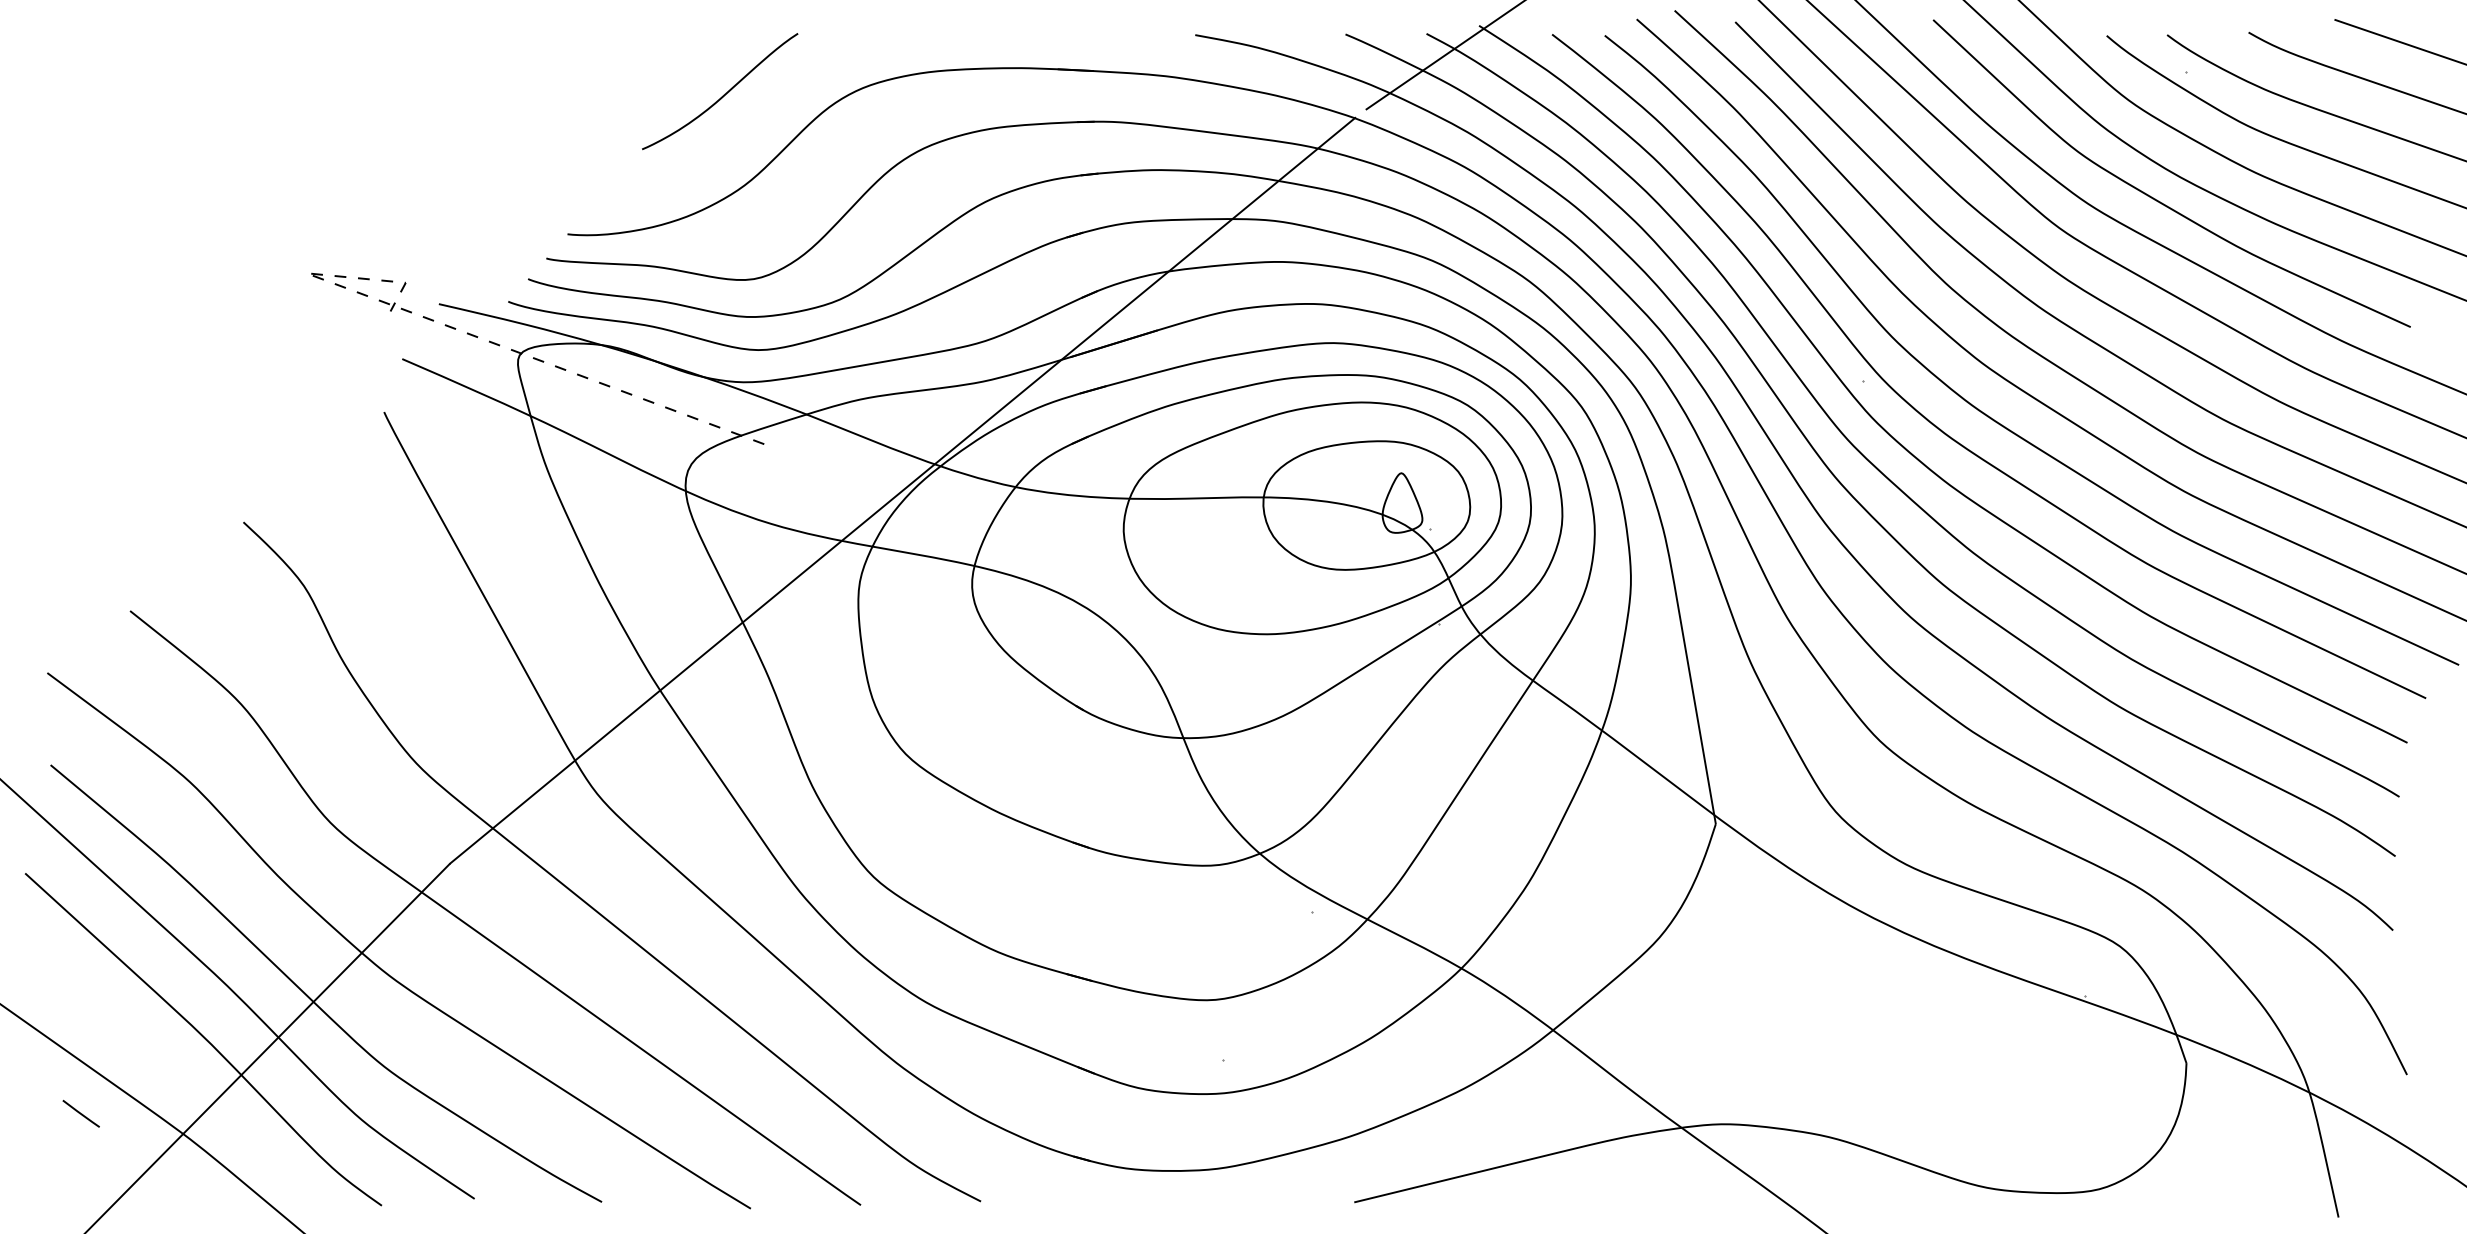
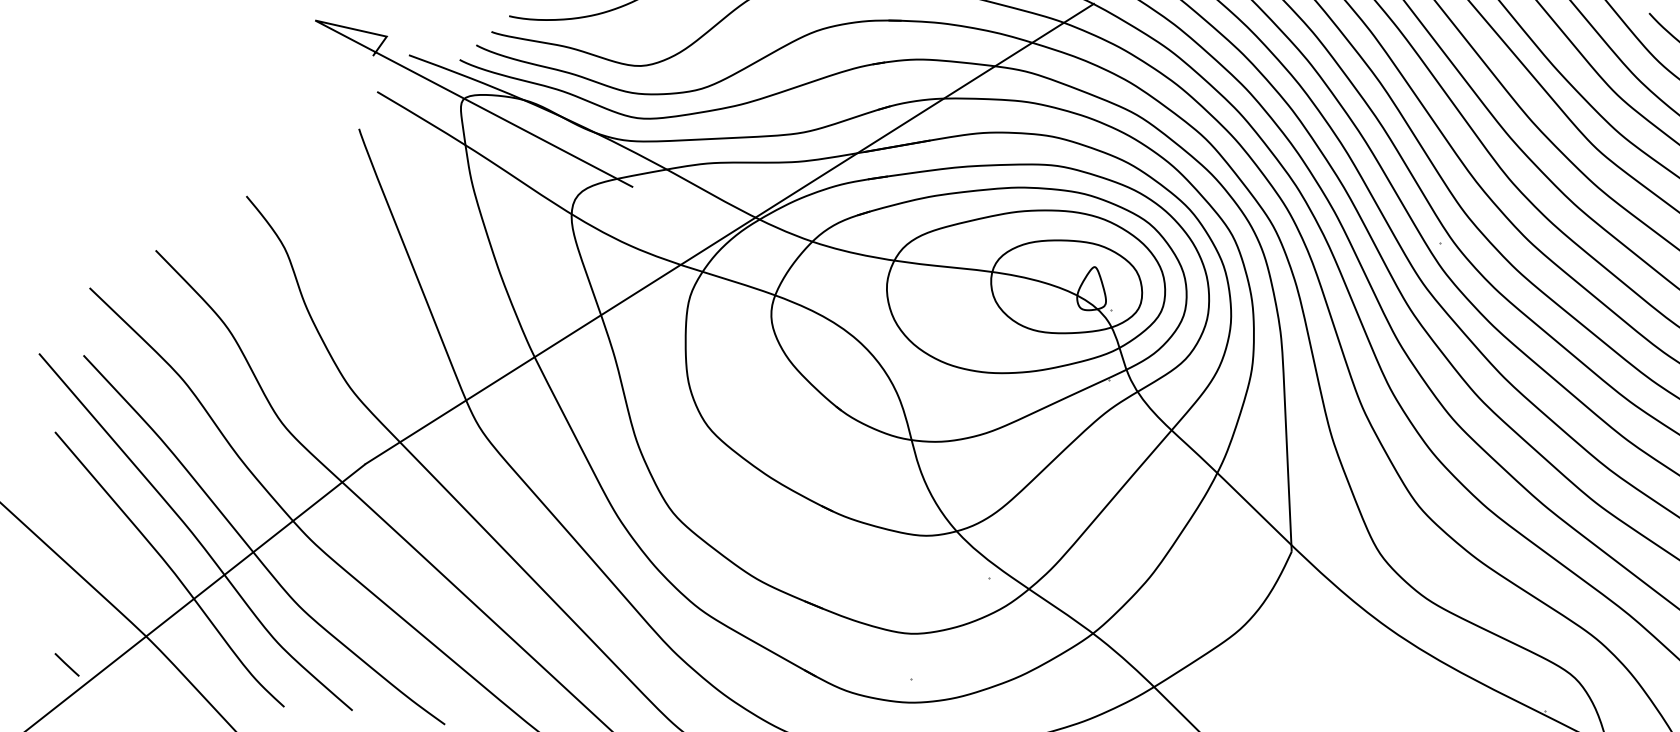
line: (472, 335) -> (430, 81), dashed -> solid
line: (80, 1113) -> (66, 664), moved

